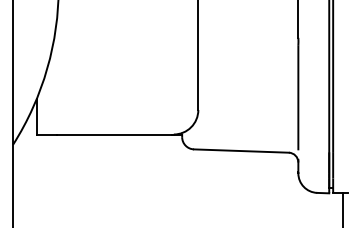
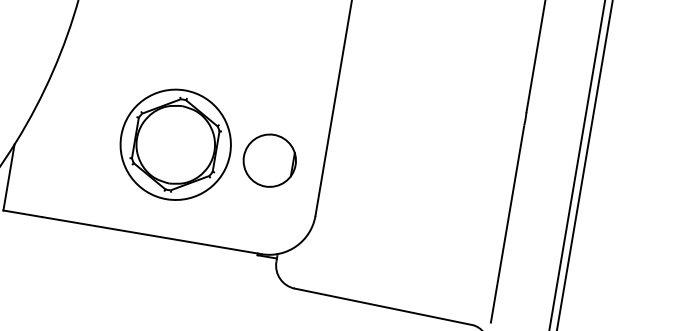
part: (137, 85) -> (208, 150), added

